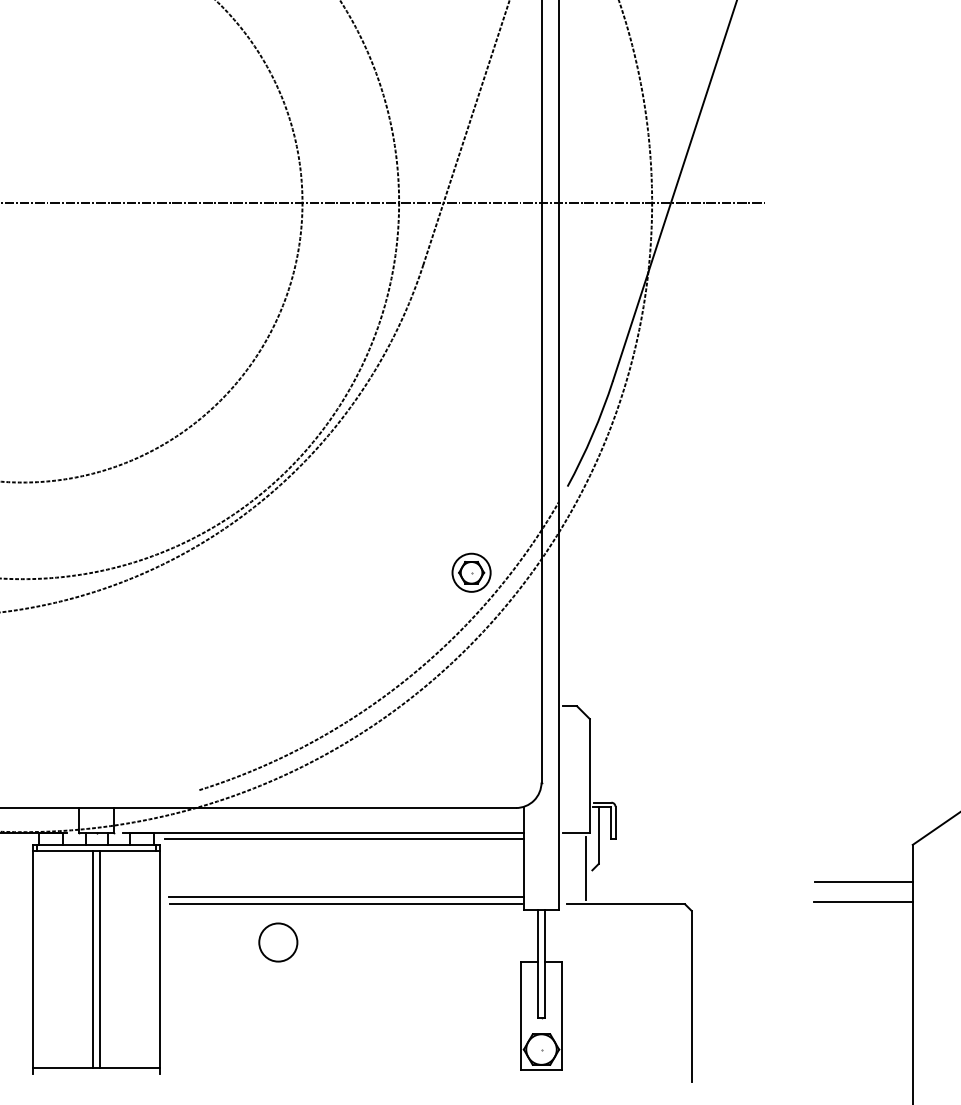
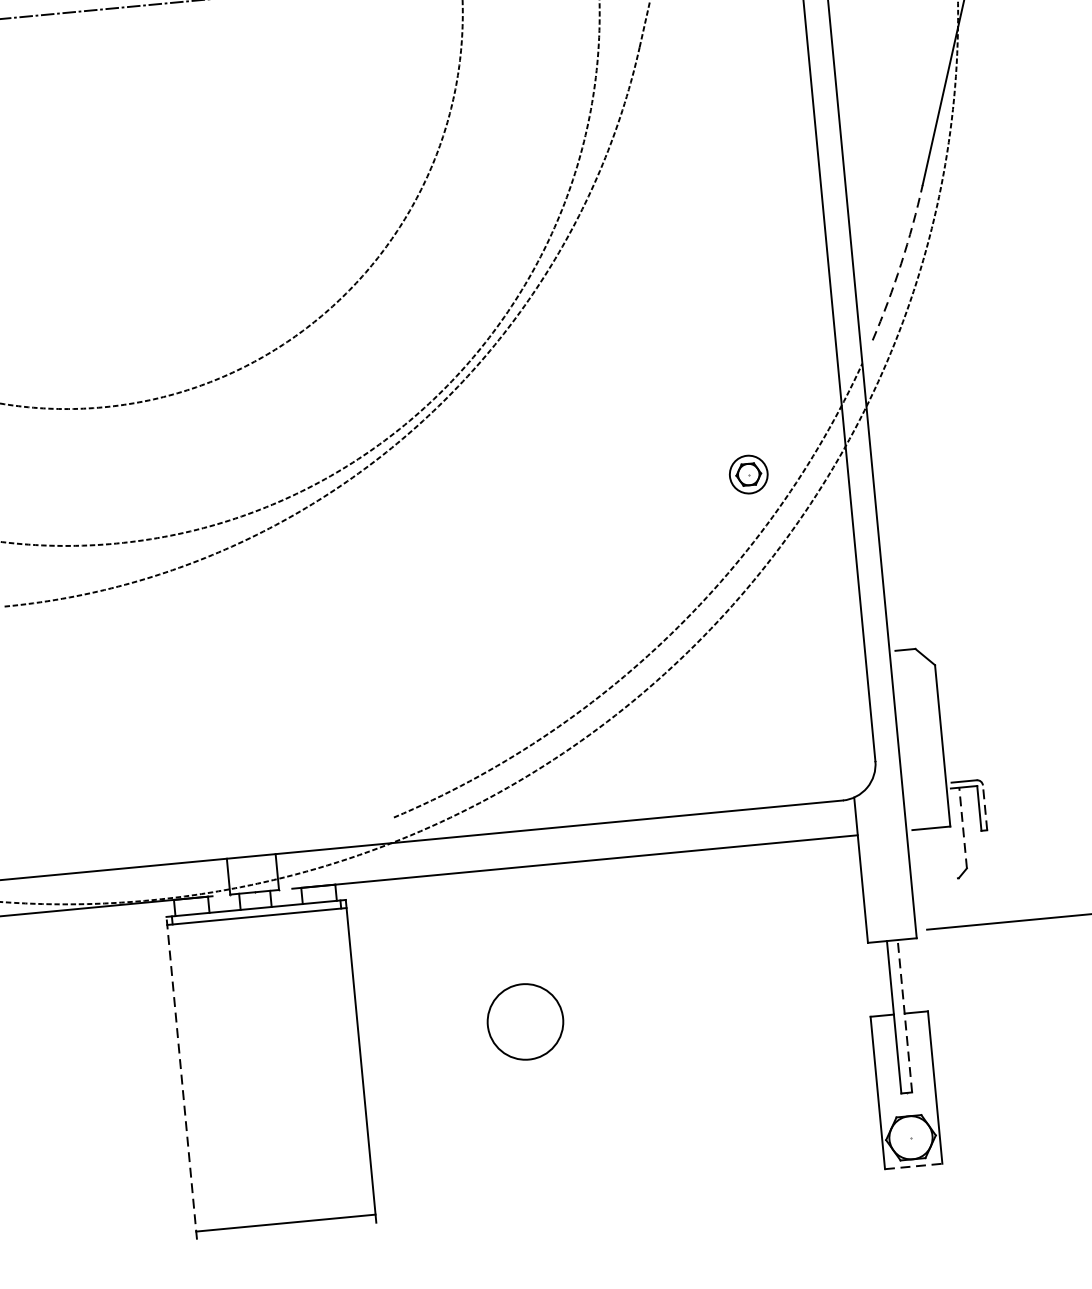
arc: (592, 434) -> (900, 263), solid -> dashed
part: (471, 572) -> (748, 474), size x0.7
line: (615, 822) -> (985, 807), solid -> dashed
line: (598, 835) -> (962, 828), solid -> dashed
line: (344, 839) -> (605, 867), removed
line: (586, 867) -> (950, 874), removed
line: (346, 897) -> (615, 949), removed
line: (345, 904) -> (615, 959), removed
circle: (278, 942) -> (525, 1021), size x1.4
line: (32, 958) -> (181, 1077), solid -> dashed
line: (92, 959) -> (265, 1070), removed
line: (100, 959) -> (277, 1069), removed
line: (545, 963) -> (905, 1015), solid -> dashed
line: (542, 1069) -> (915, 1165), solid -> dashed

